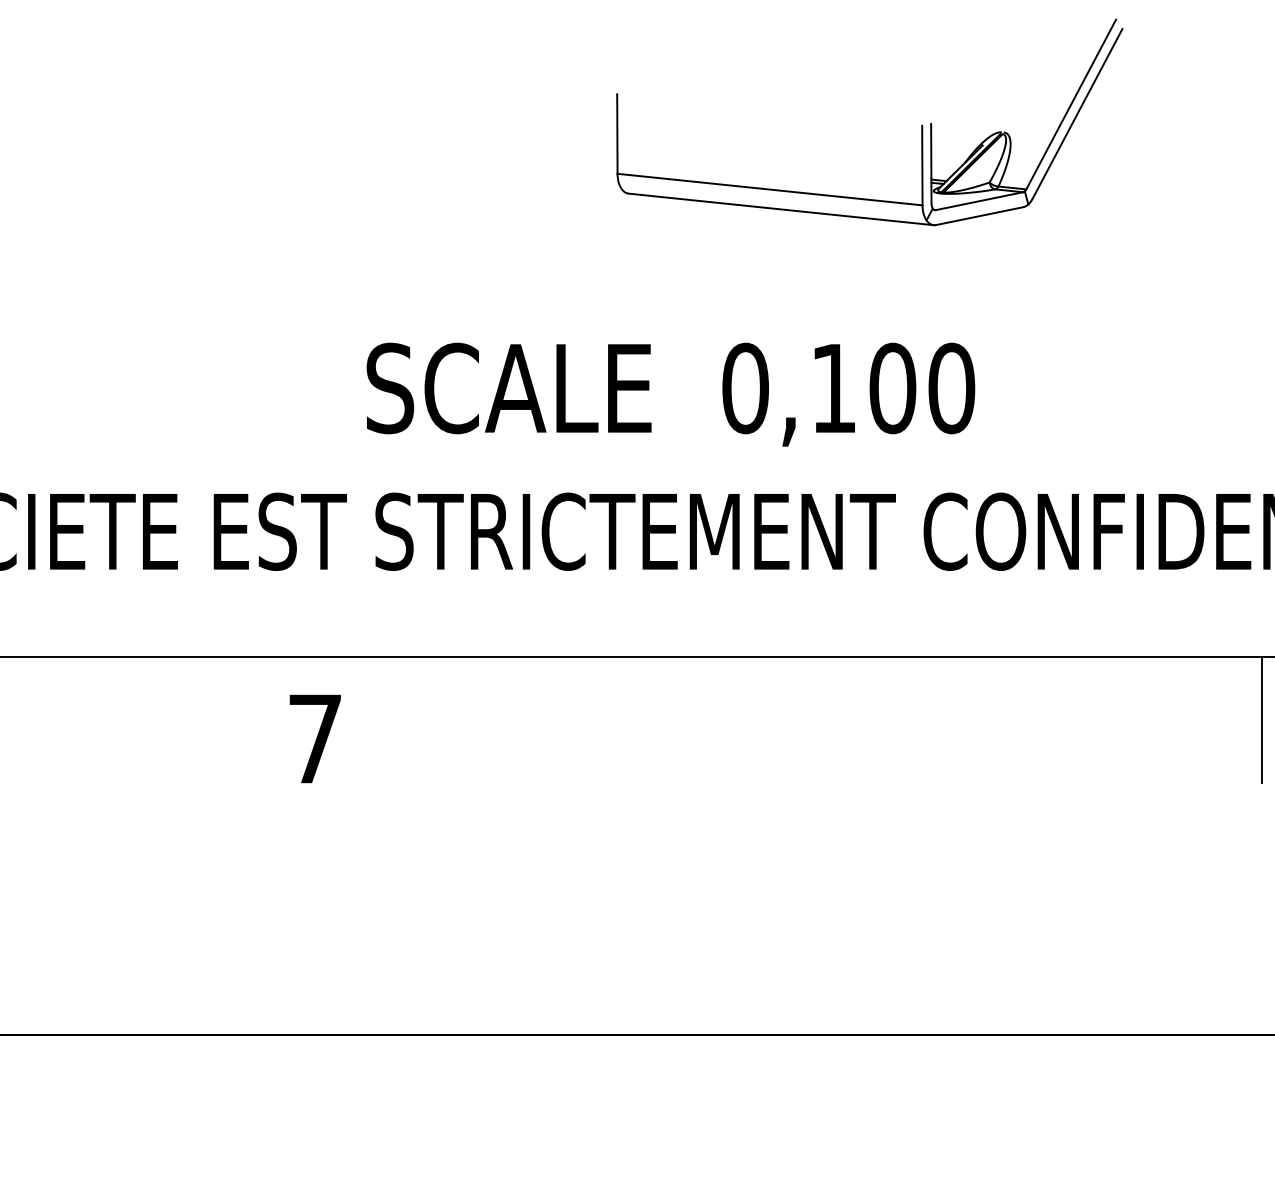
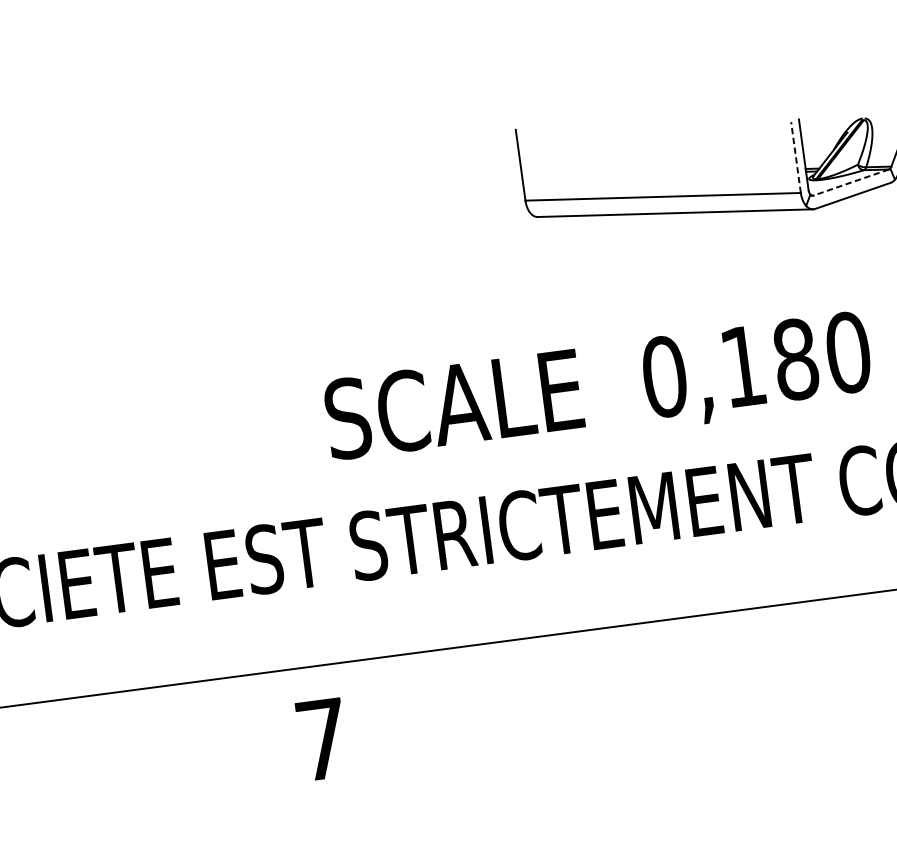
line: (922, 165) -> (796, 157), solid -> dashed
line: (979, 201) -> (851, 182), solid -> dashed
text: (892, 388) -> (795, 359), 0,100 -> 0,180

